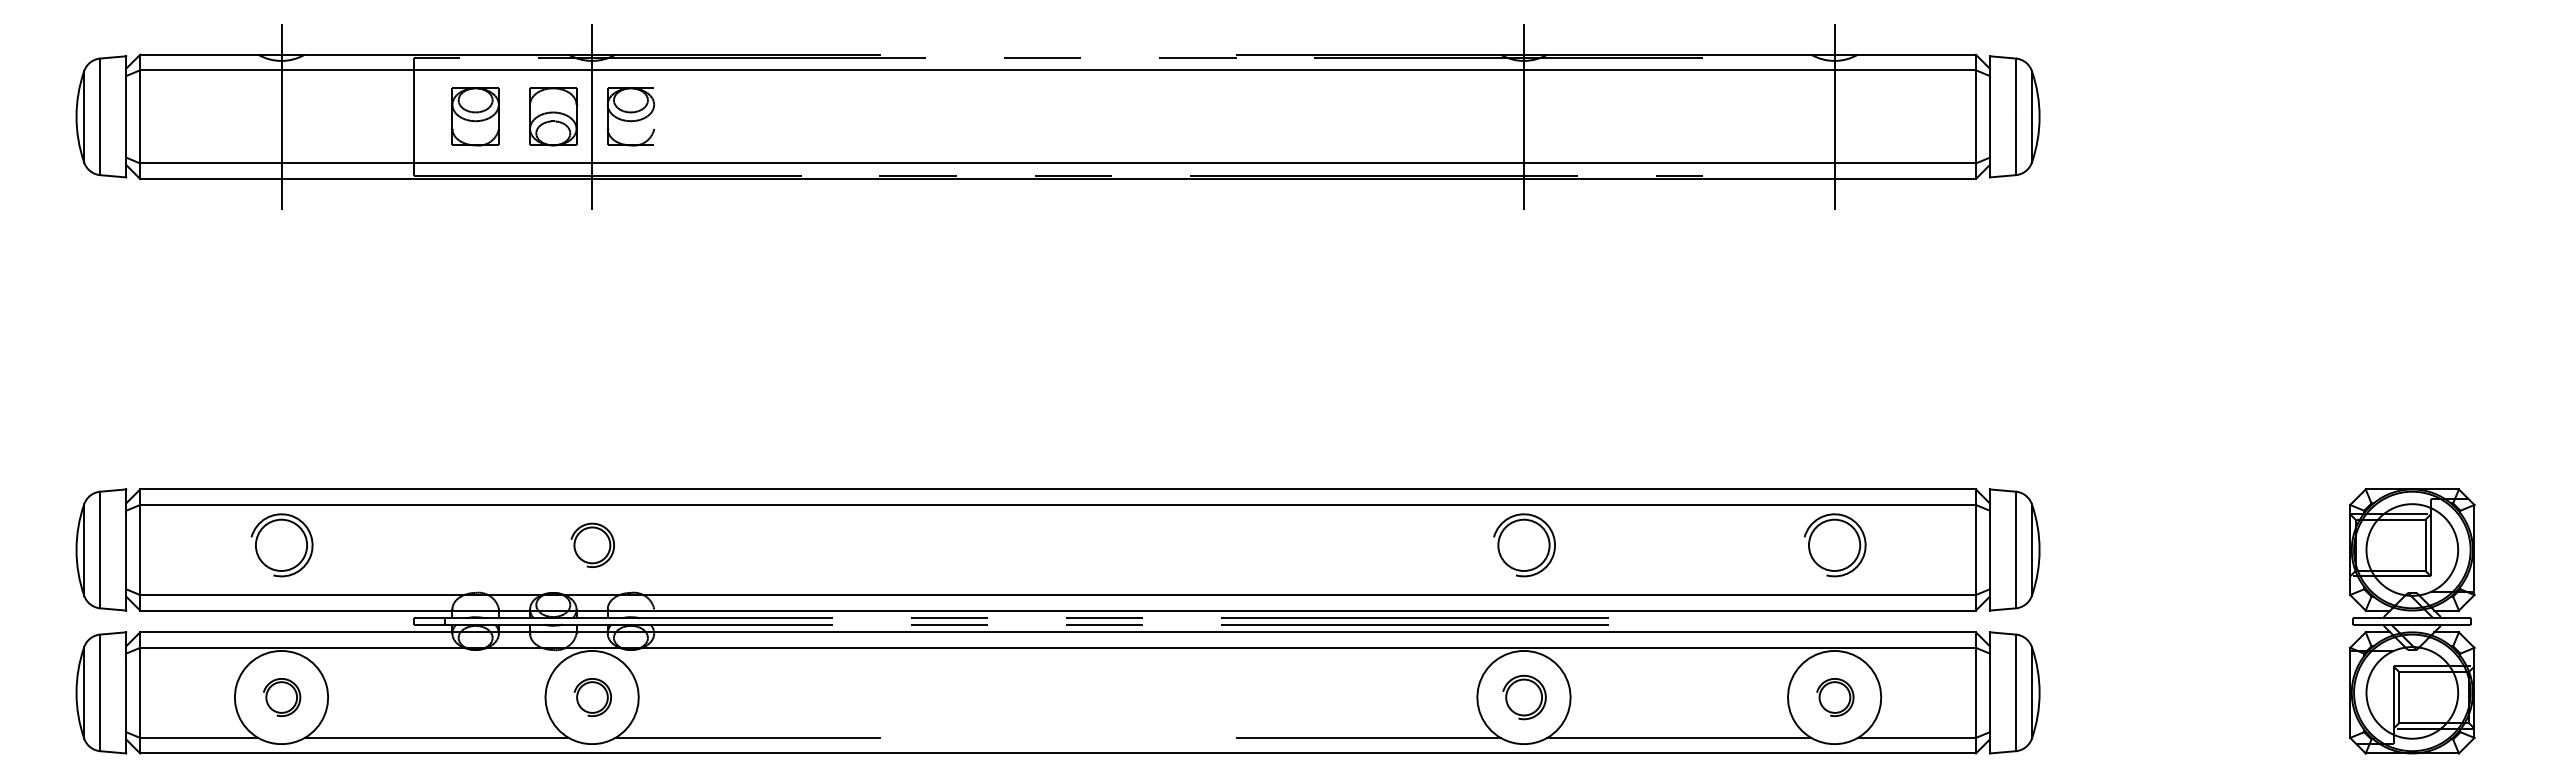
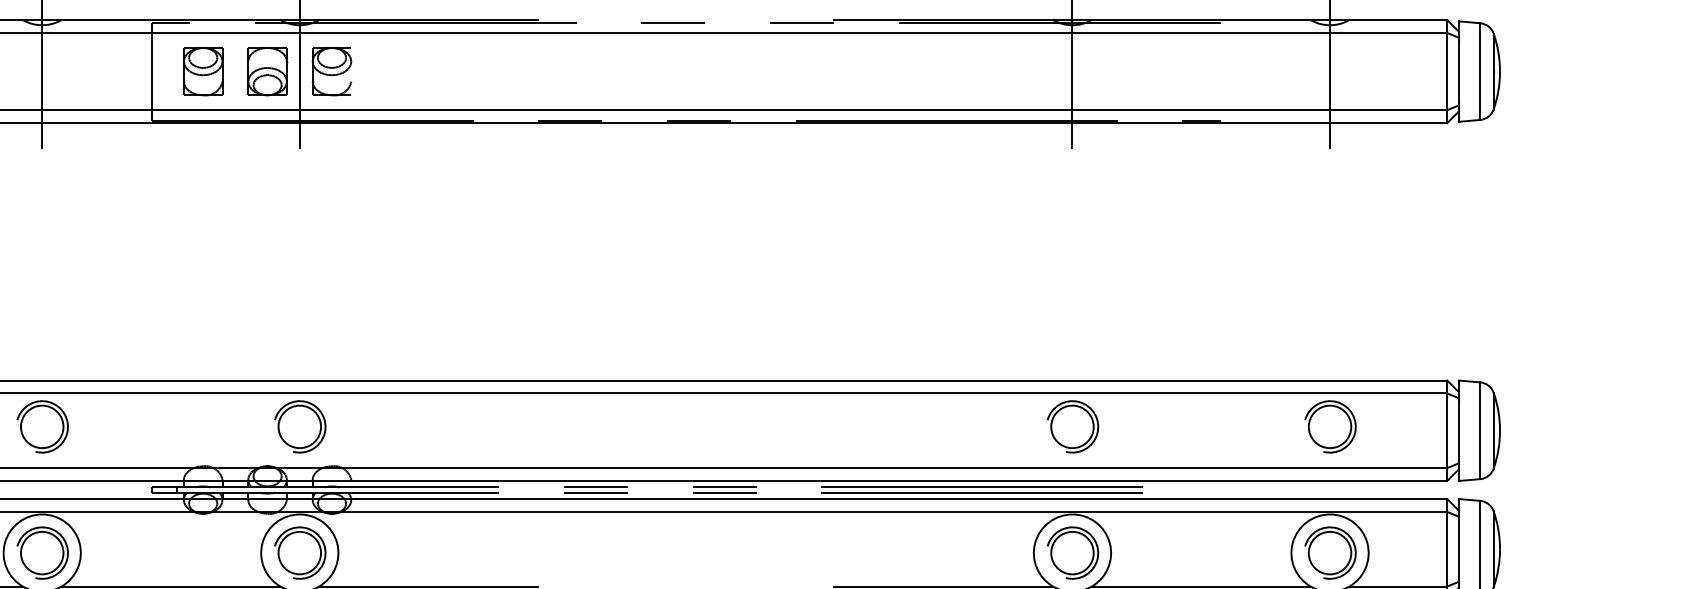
part: (592, 545) -> (300, 427), size x1.43
part: (281, 697) -> (42, 553), size x1.67
part: (592, 697) -> (300, 553), size x1.67
part: (1524, 697) -> (1072, 553), size x1.43
part: (1835, 697) -> (1330, 553), size x1.67

